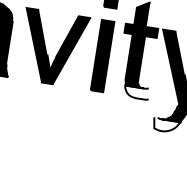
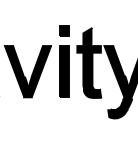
fill: (137, 92) -> (93, 93), added
fill: (166, 124) -> (117, 113), added

